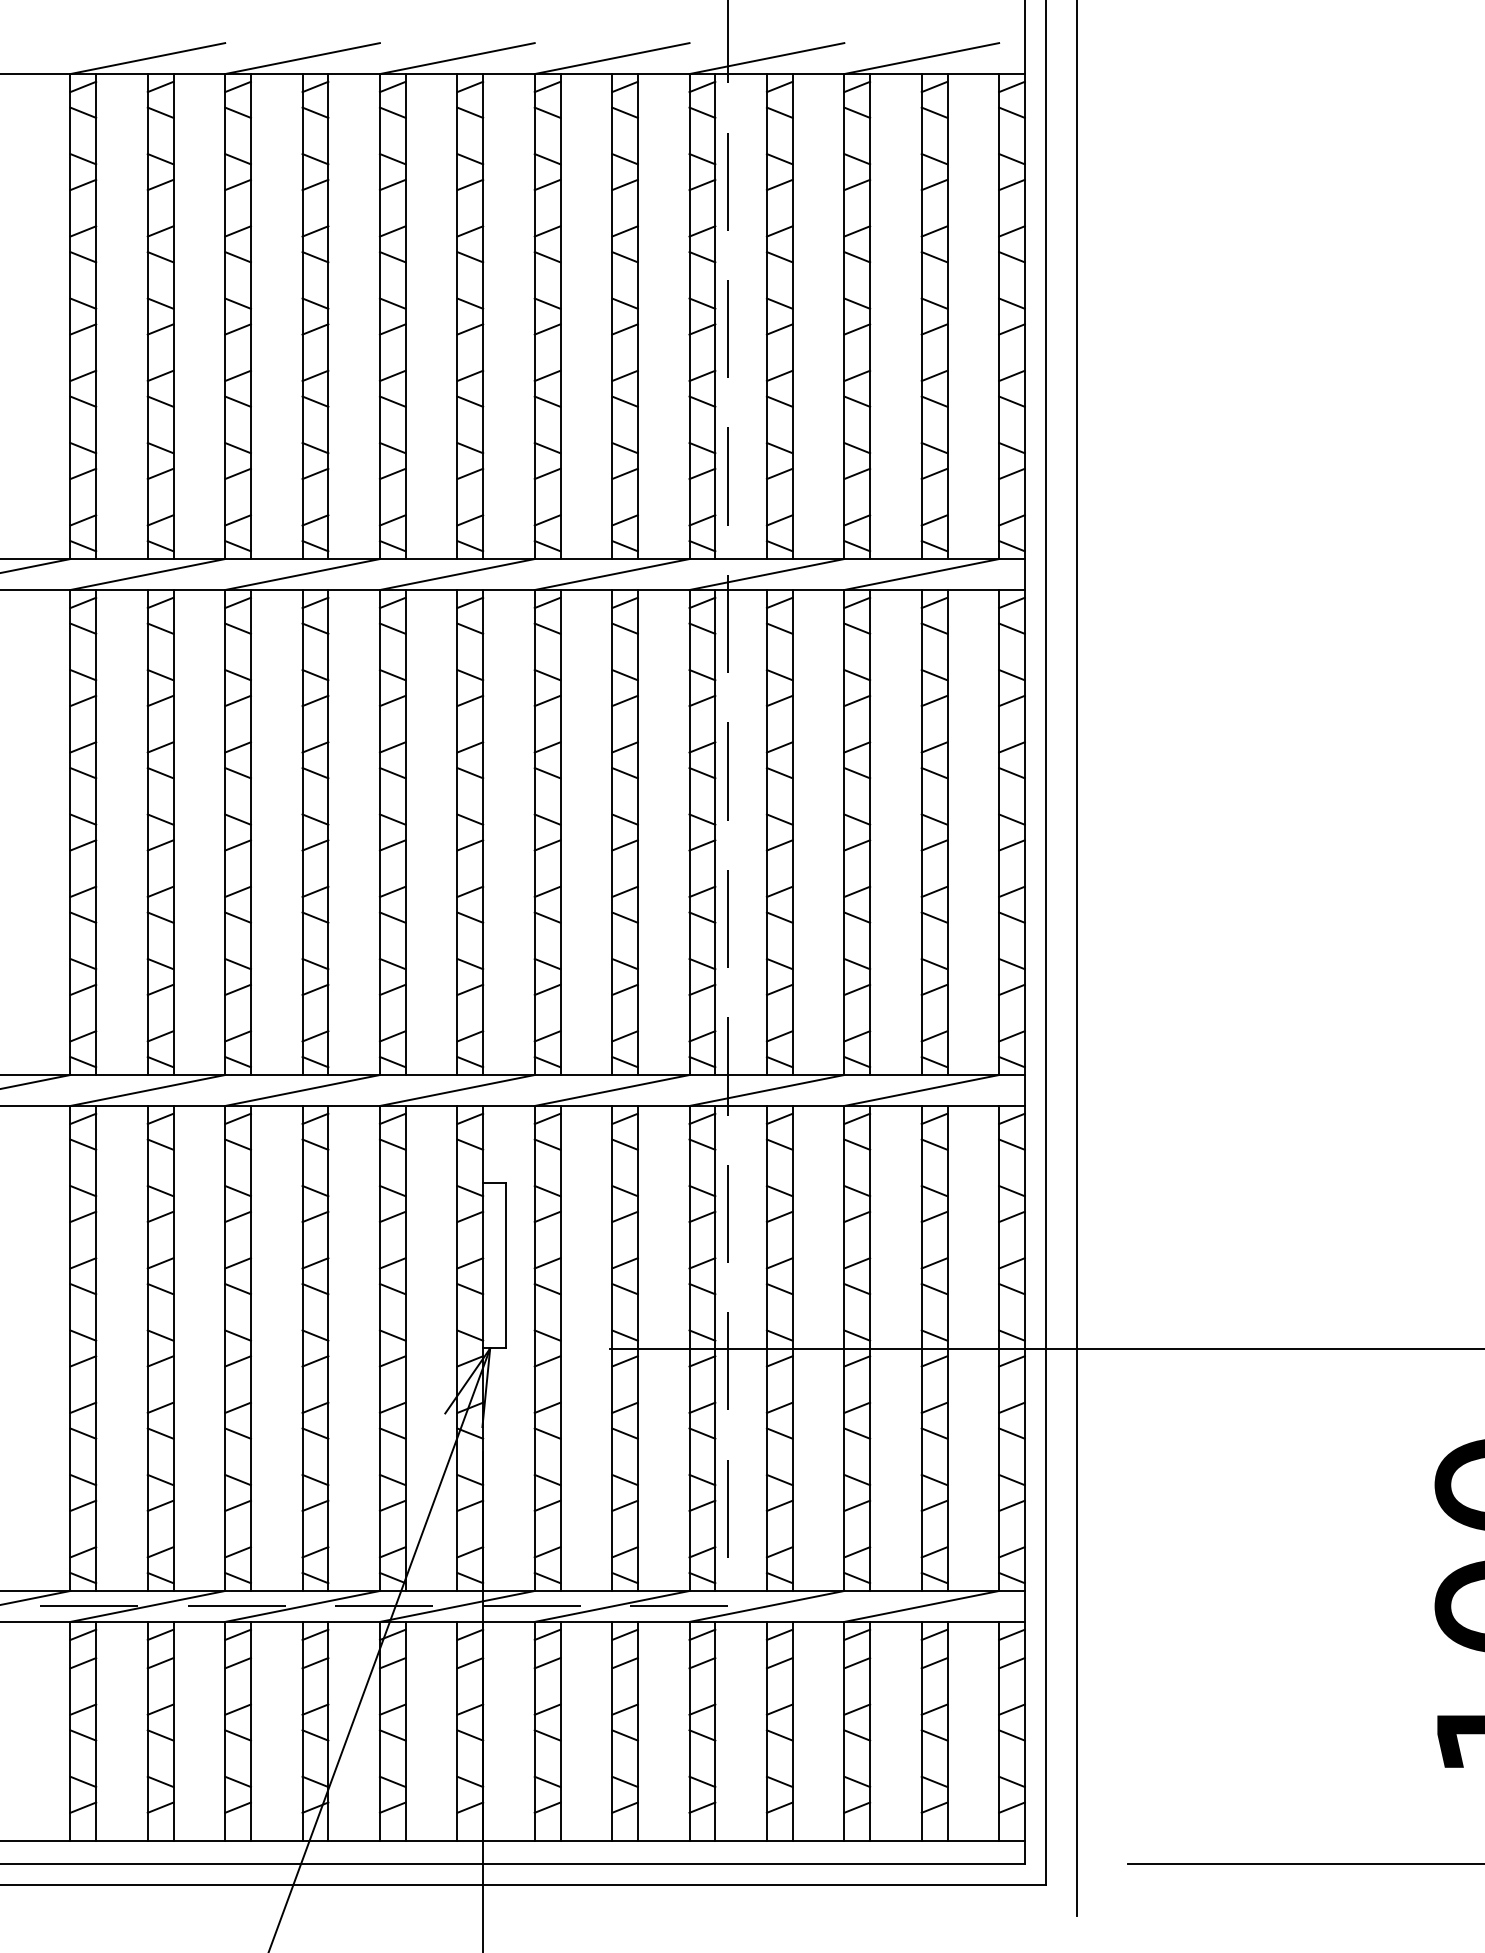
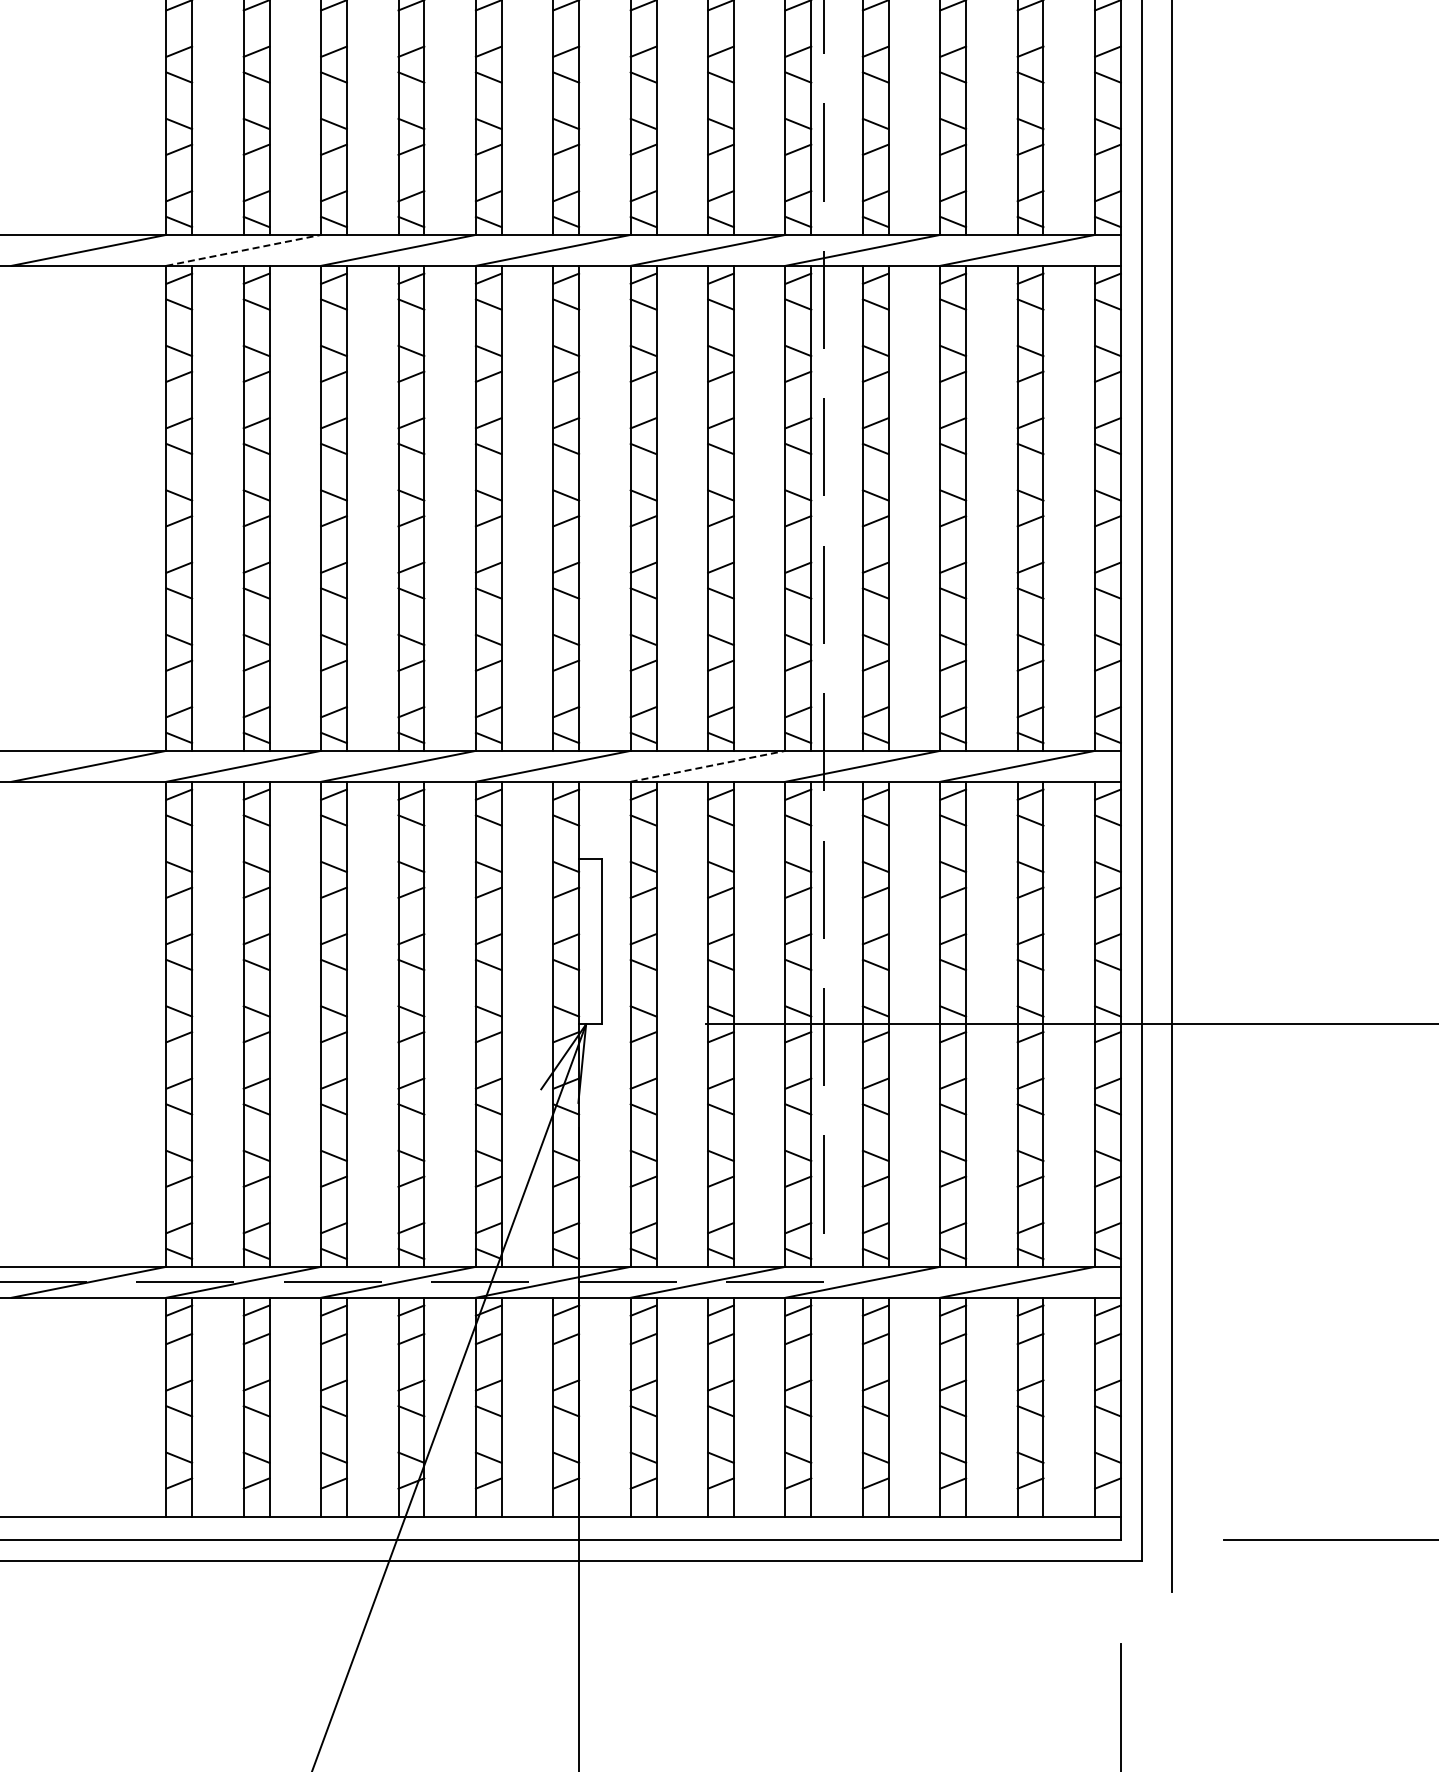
line: (147, 574) -> (243, 250), solid -> dashed
line: (612, 1090) -> (708, 766), solid -> dashed

